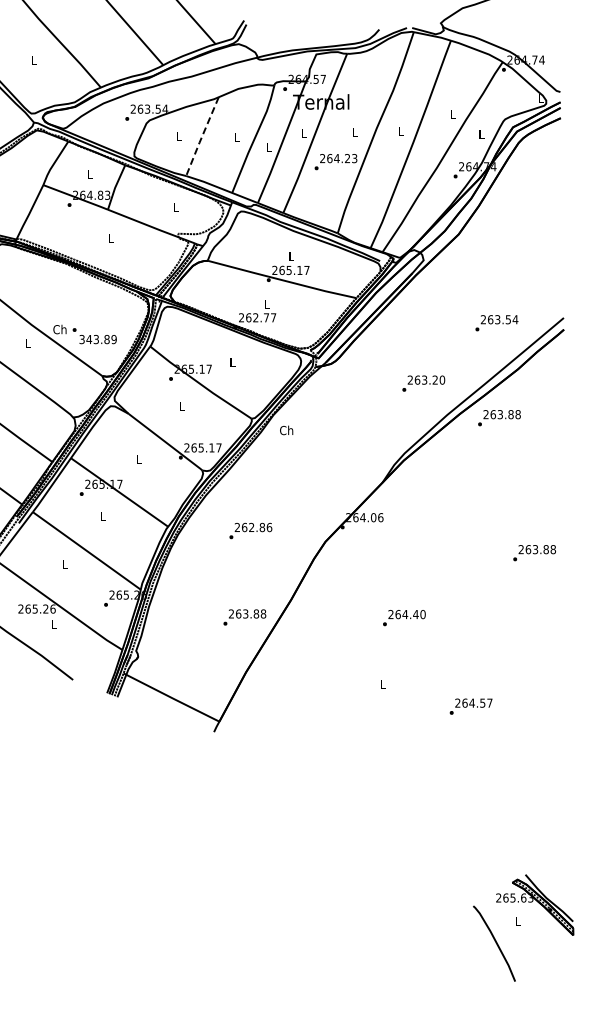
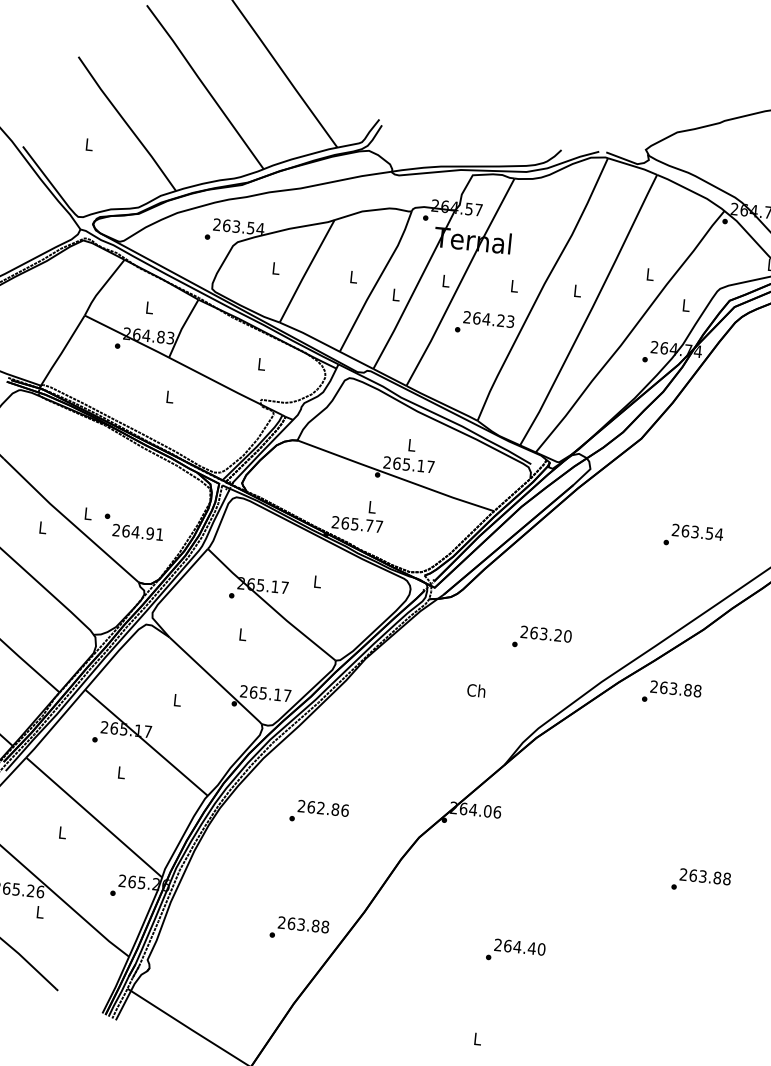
line: (201, 137) -> (305, 272), dashed -> solid
text: (255, 317) -> (354, 523), 262.77 -> 265.77
text: (496, 323) -> (692, 537), moved
text: (59, 329) -> (87, 513), Ch -> L
text: (97, 339) -> (137, 532), 343.89 -> 264.91
text: (423, 383) -> (541, 638), moved
text: (286, 430) -> (476, 690), moved

